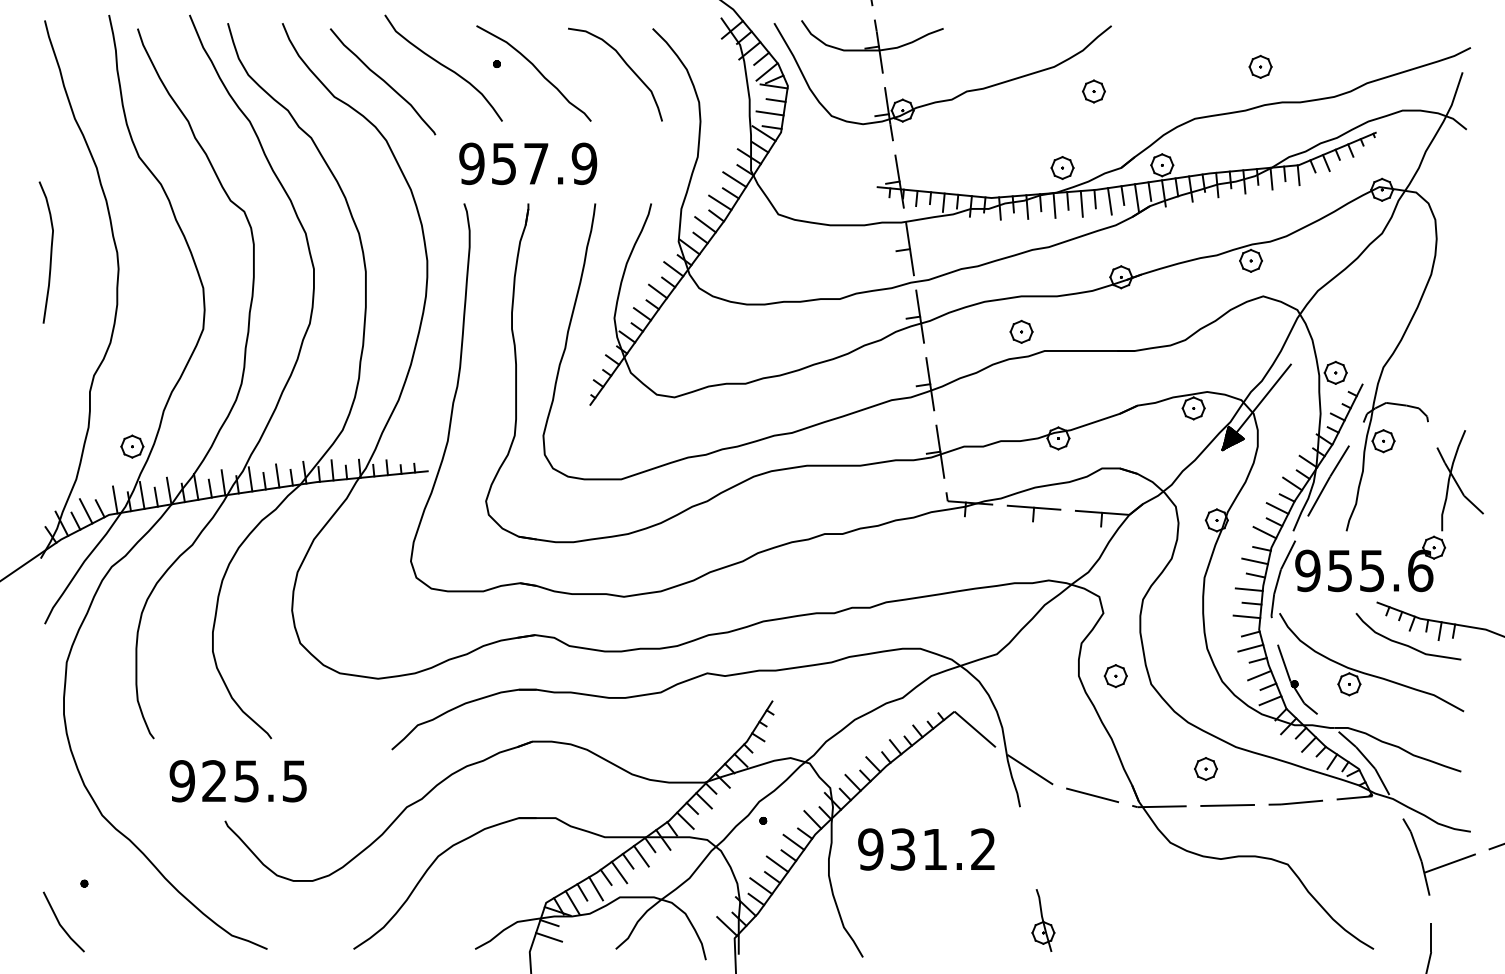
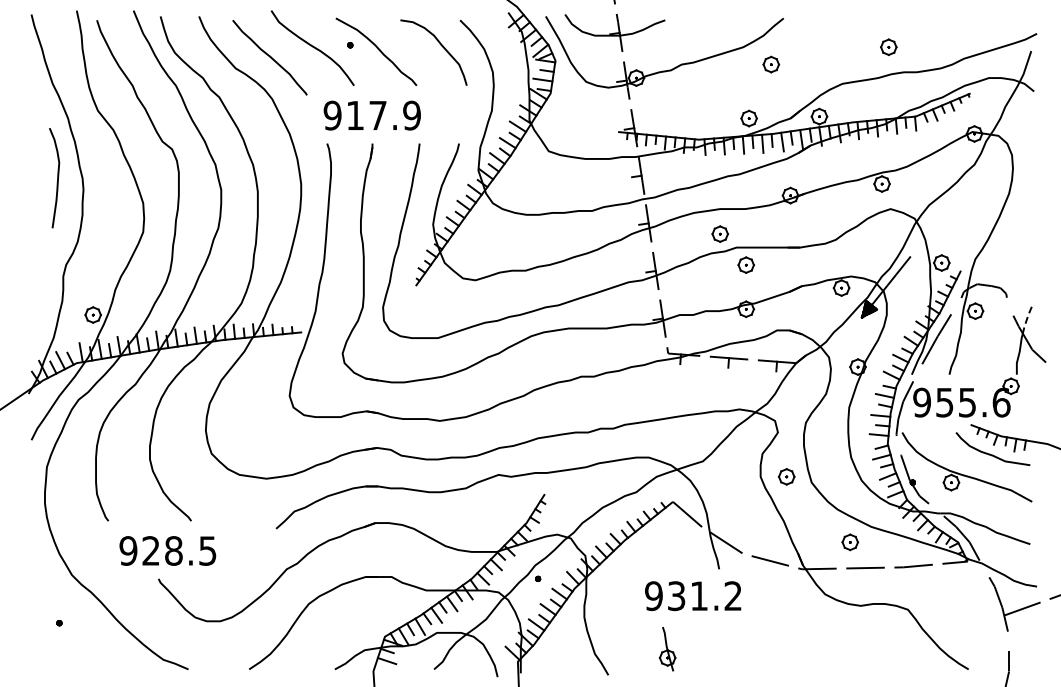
text: (502, 163) -> (354, 115), 957.9 -> 917.9
curve: (50, 253) -> (57, 178), moved
part: (1057, 374) -> (745, 264), added
line: (1457, 451) -> (1027, 318), solid -> dashed
text: (246, 780) -> (173, 550), 925.5 -> 928.5
text: (926, 850) -> (693, 596), moved
part: (1043, 920) -> (667, 649), moved
line: (60, 922) -> (42, 650), removed

